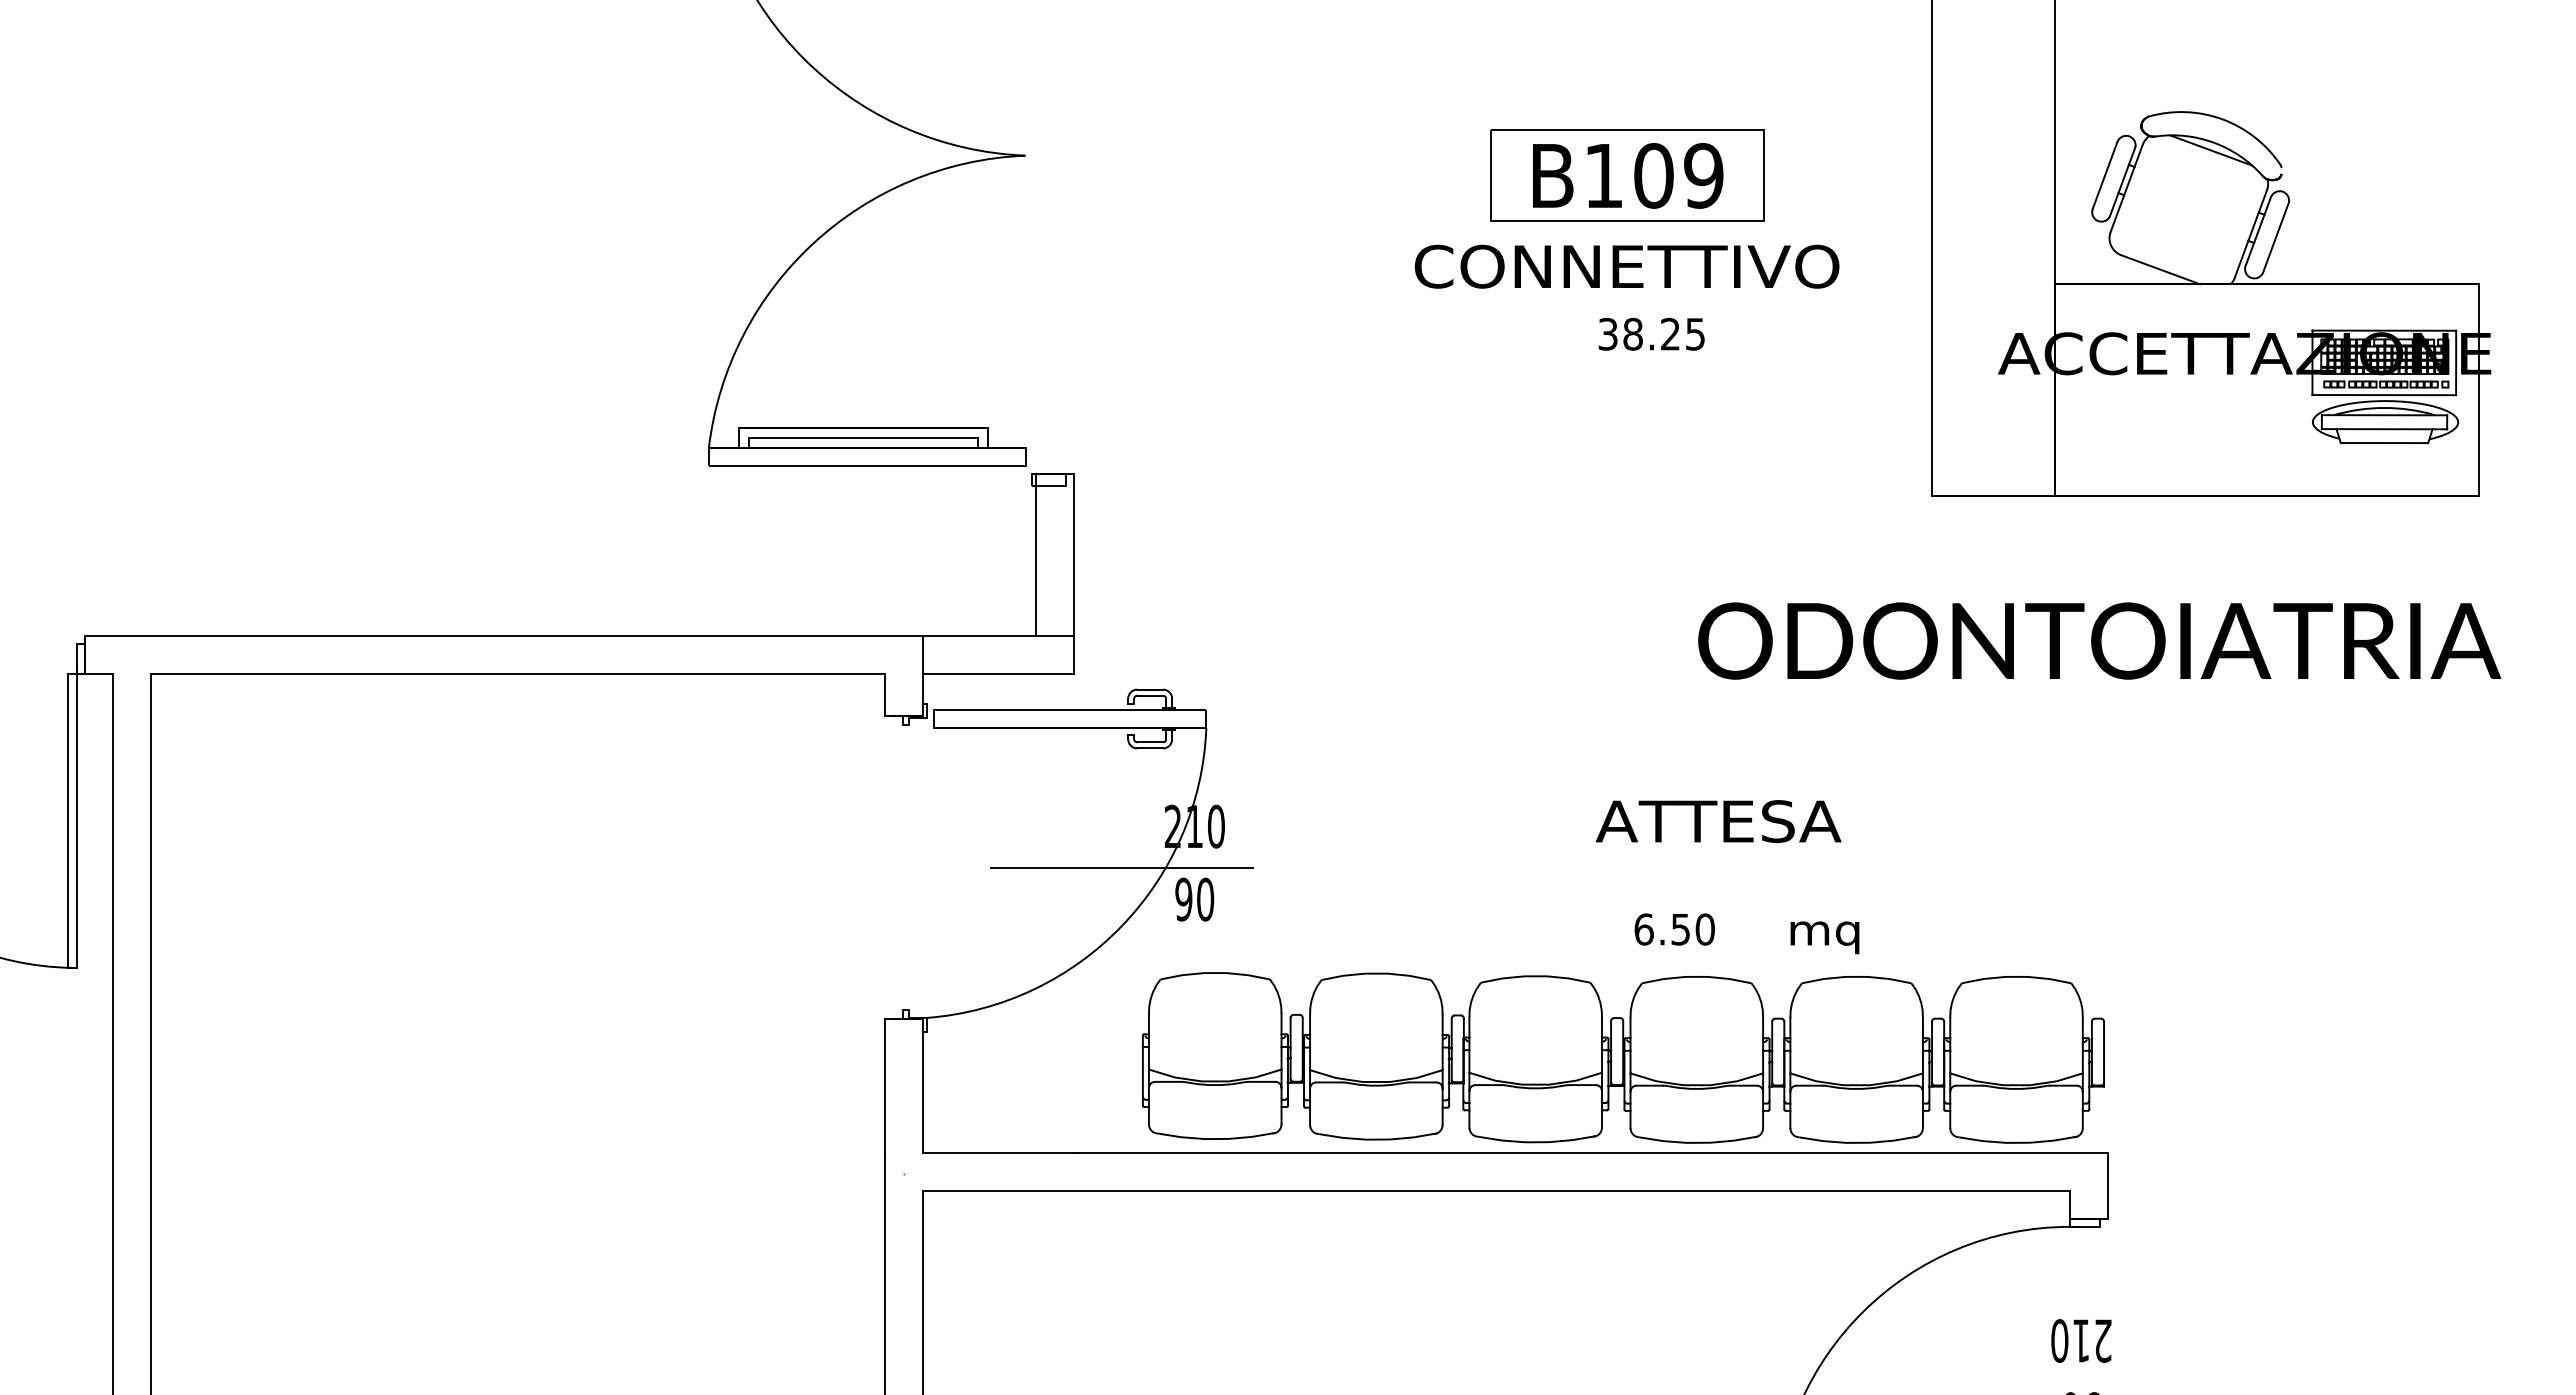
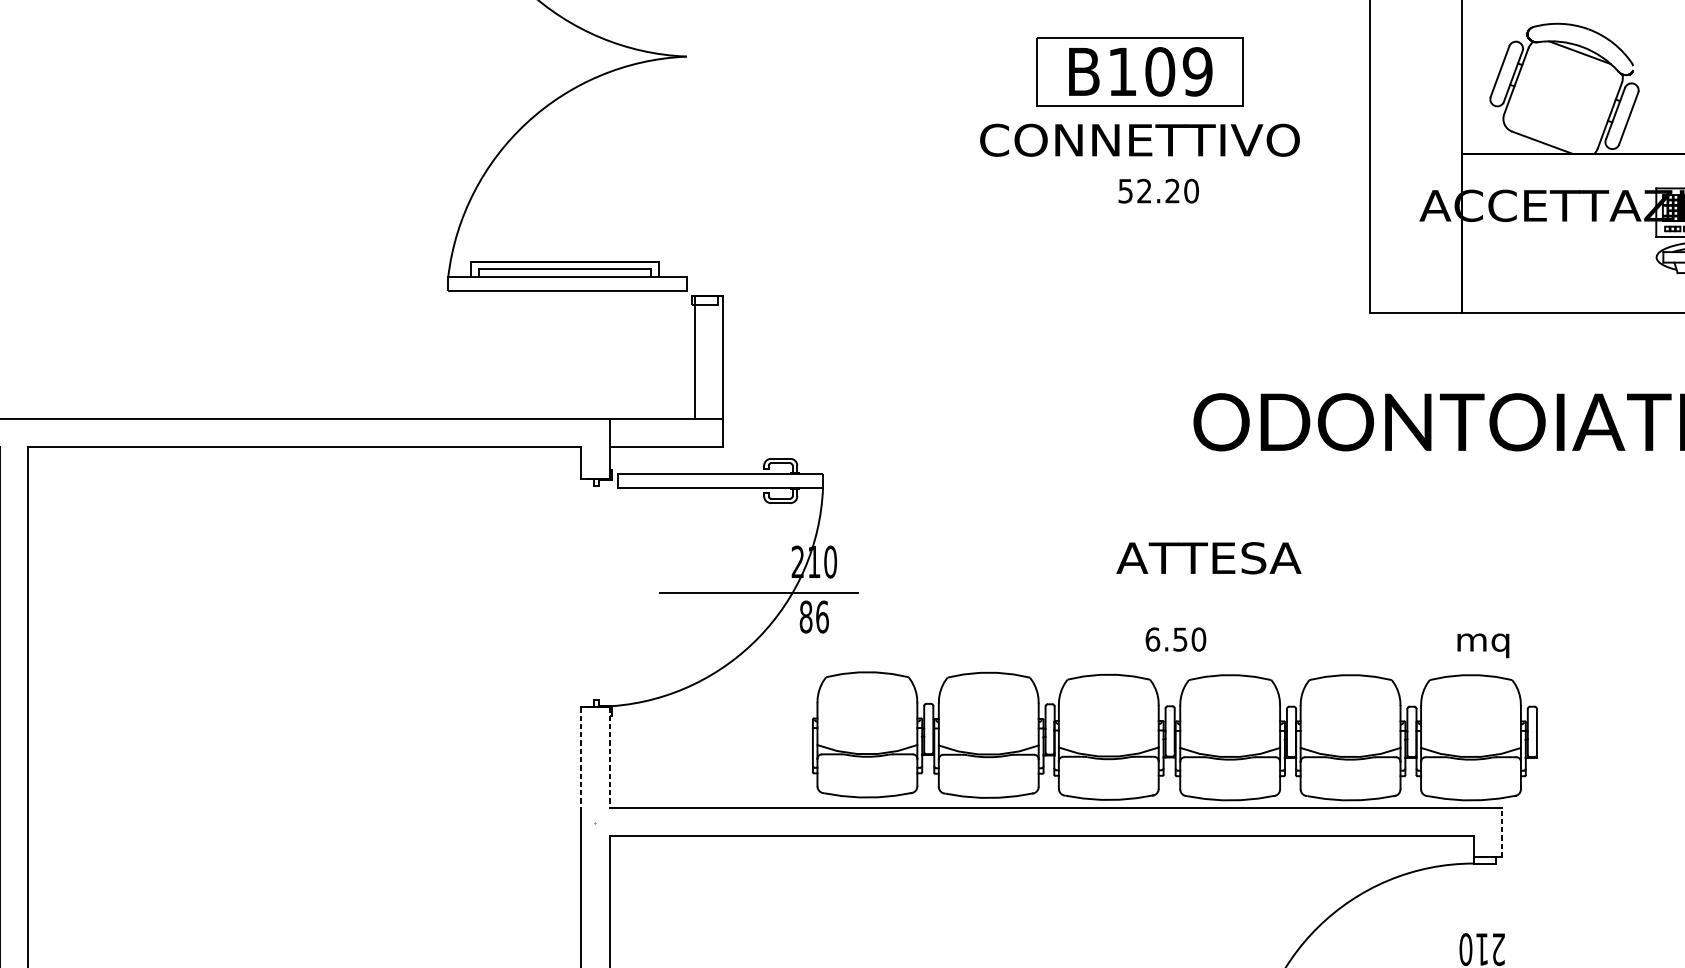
text: (1652, 333) -> (1159, 190), 38.25 -> 52.20
text: (1194, 899) -> (814, 616), 90 -> 86
text: (1824, 937) -> (1483, 645), moved
part: (1622, 1057) -> (1174, 735), moved
line: (885, 1086) -> (581, 757), solid -> dashed
line: (923, 1086) -> (609, 757), solid -> dashed
line: (2107, 1185) -> (1501, 832), solid -> dashed

